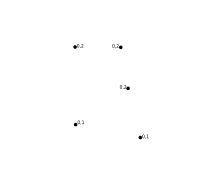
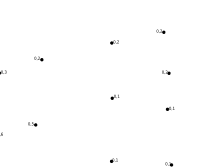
part: (78, 46) -> (114, 42), moved
part: (116, 46) -> (160, 31), moved
part: (125, 87) -> (166, 72), moved

